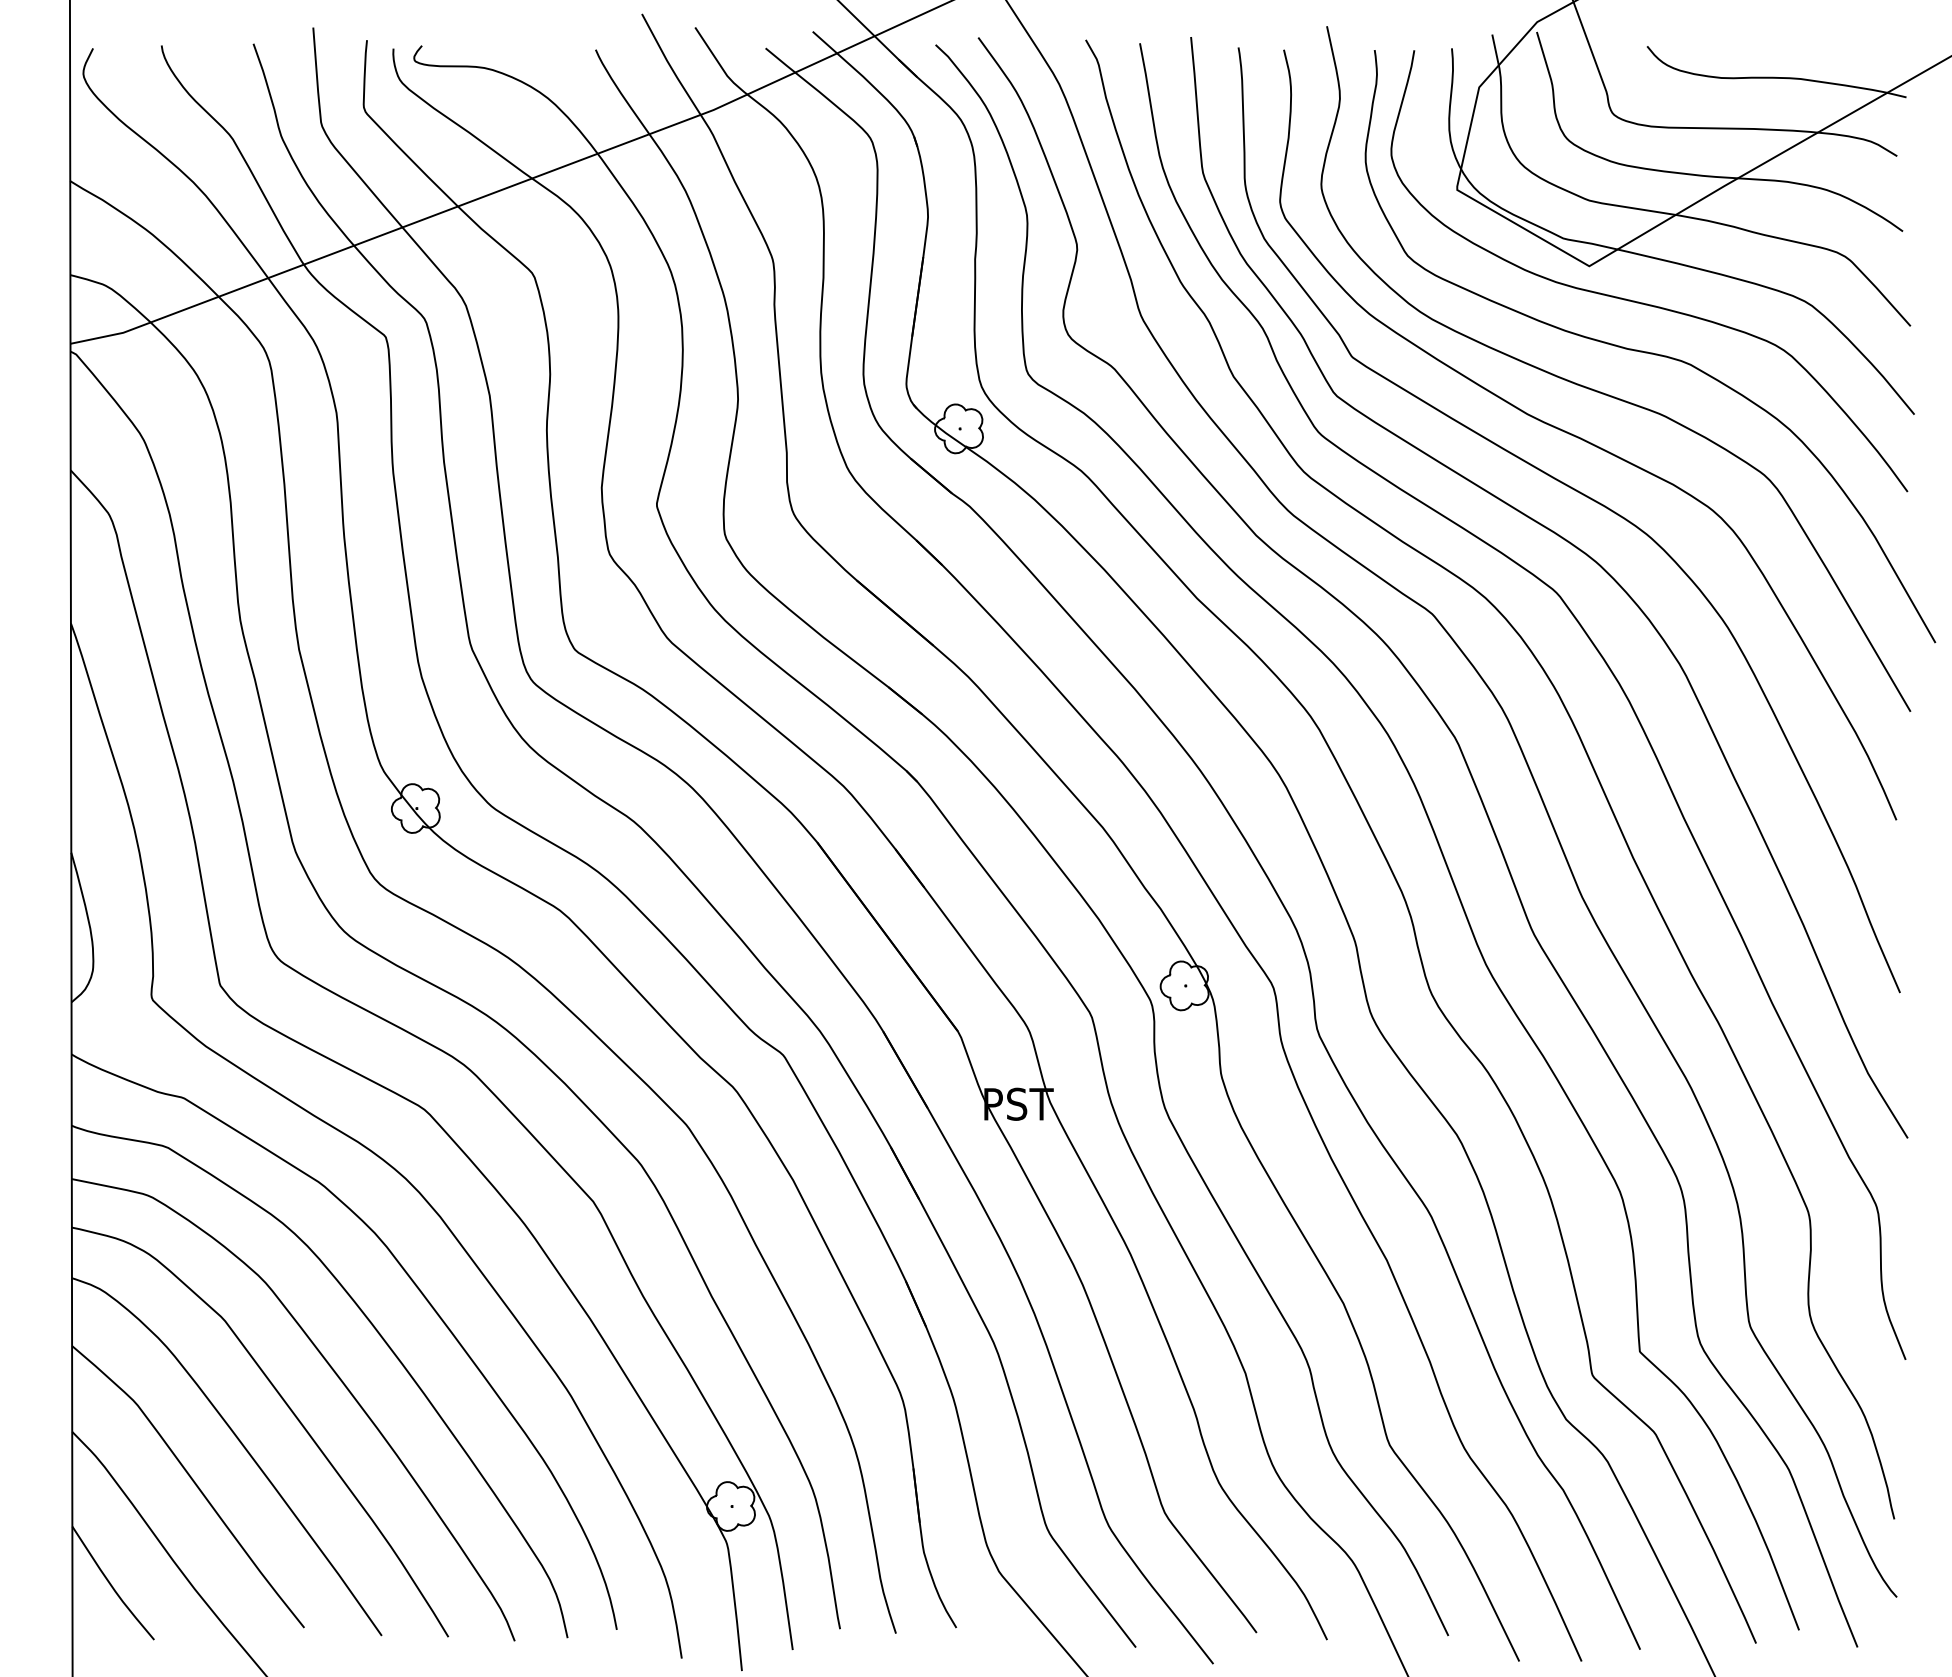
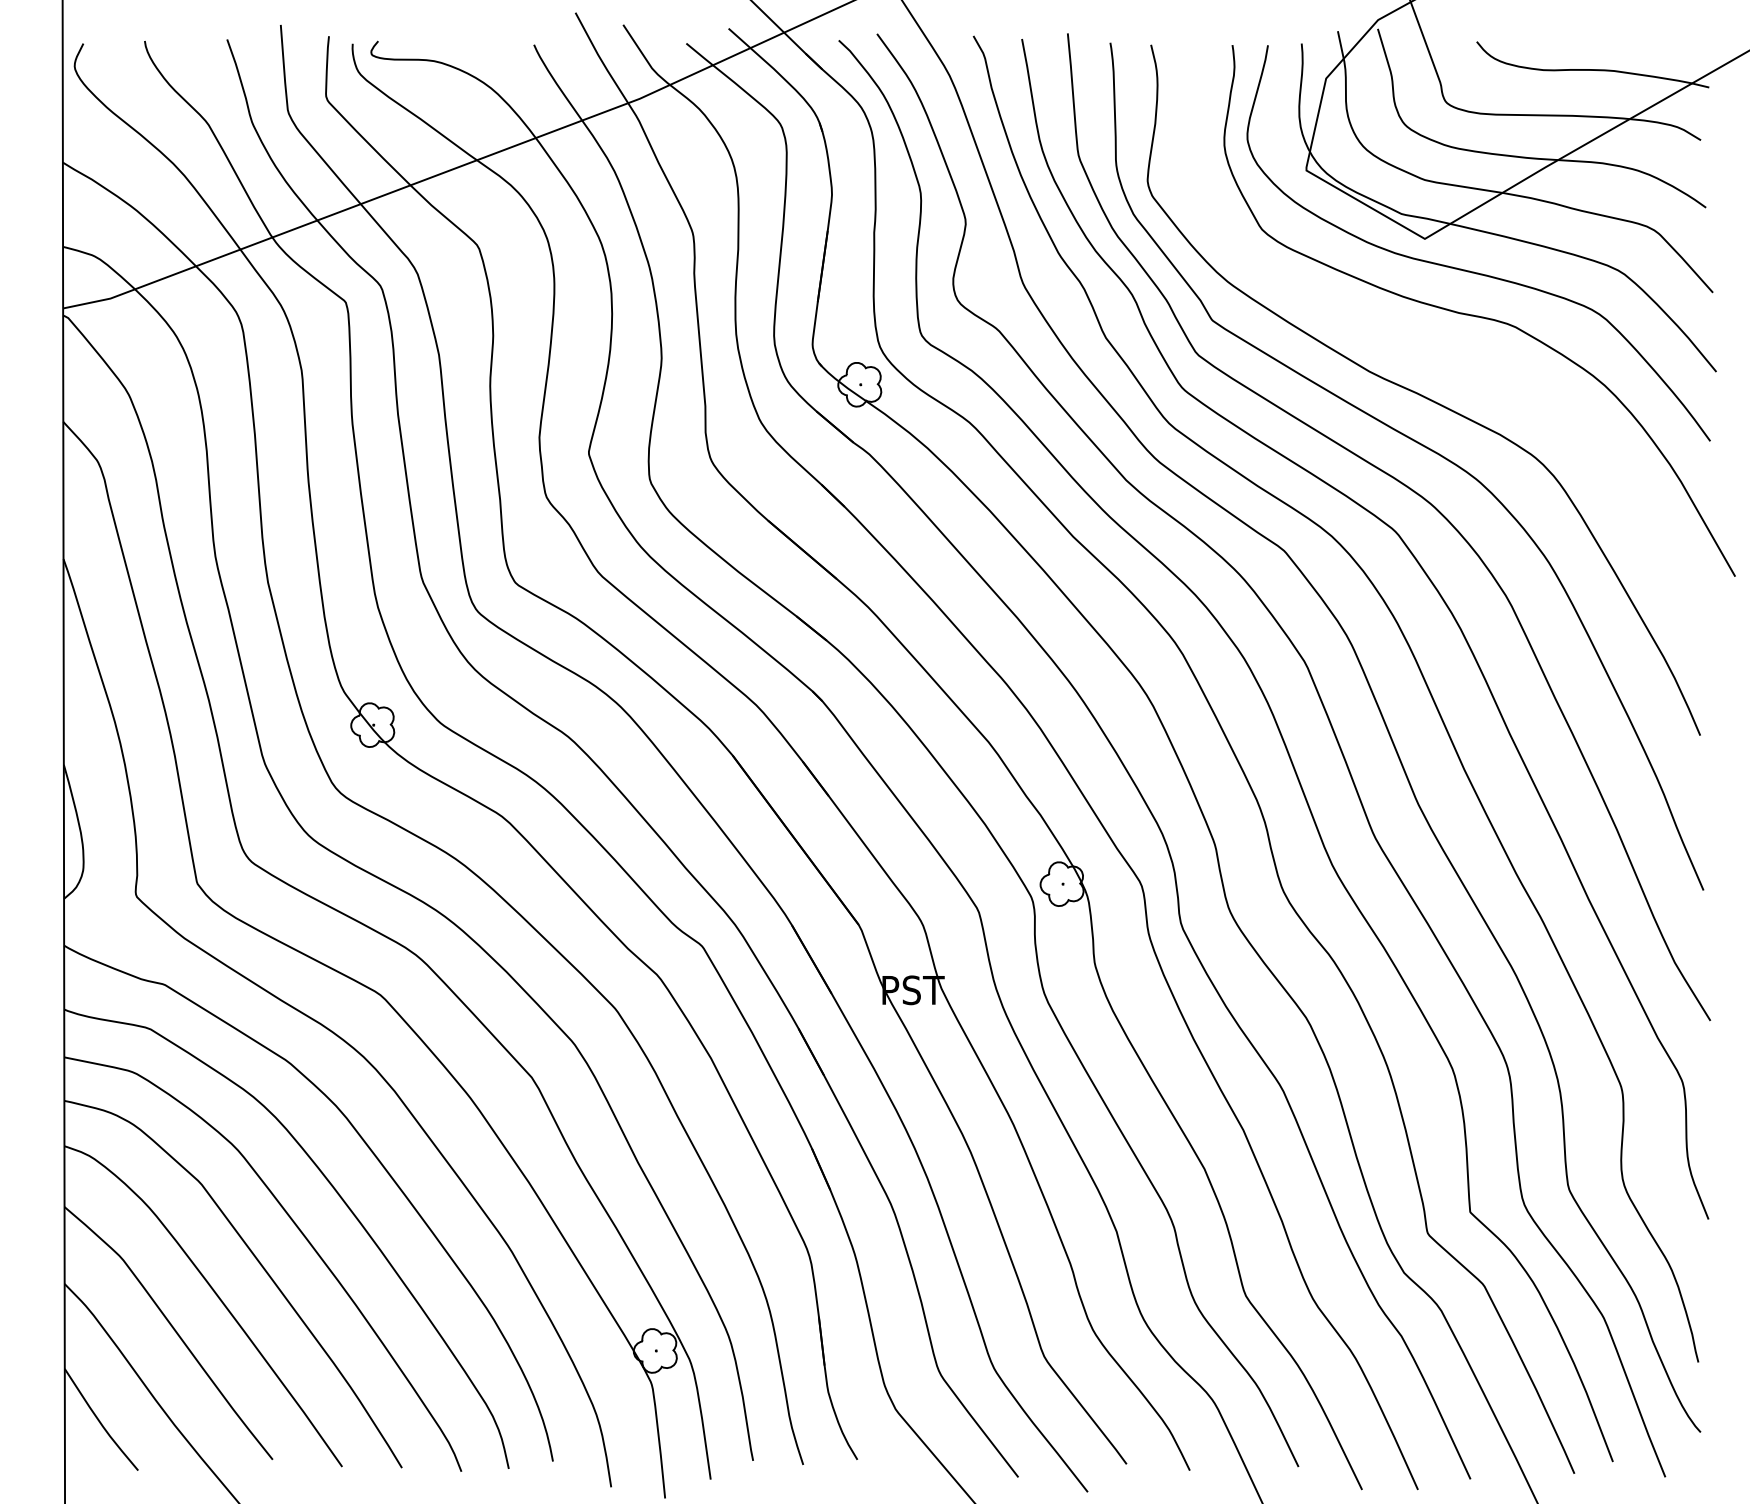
curve: (1606, 393) -> (1440, 353), removed

